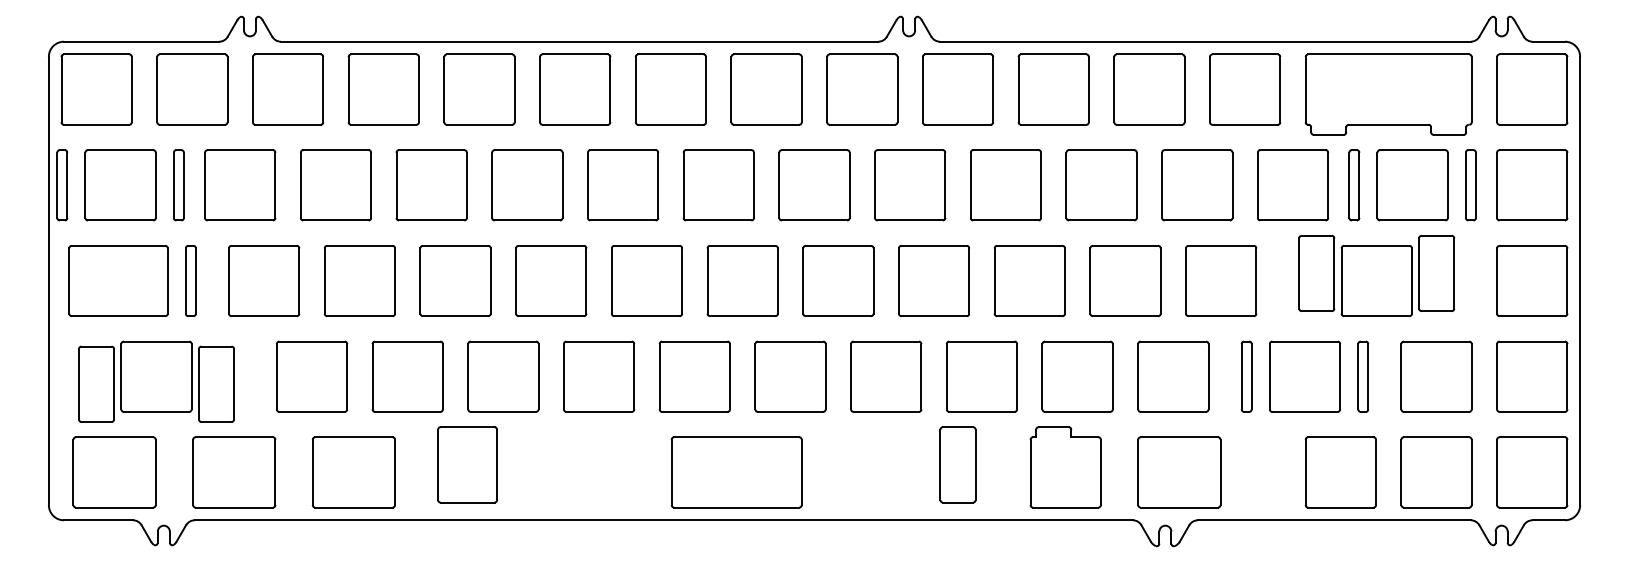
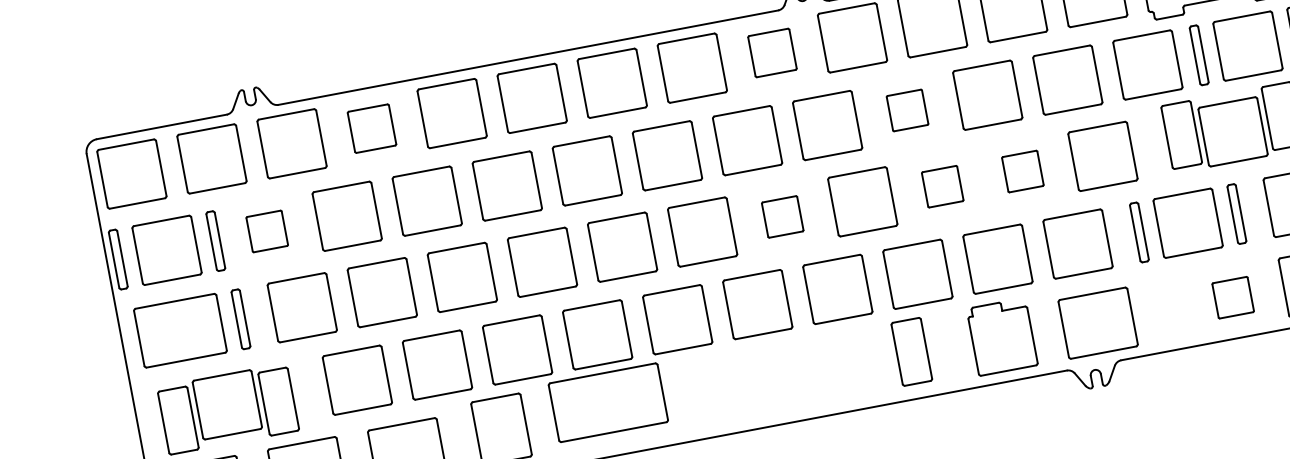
part: (383, 89) -> (371, 128), size x0.7
part: (862, 89) -> (772, 52), size x0.7
part: (240, 185) -> (267, 231), size x0.6
part: (1005, 185) -> (907, 110), size x0.6
part: (838, 280) -> (782, 216), size x0.6
part: (1029, 280) -> (942, 186), size x0.6
part: (1125, 280) -> (1022, 171), size x0.6
part: (736, 472) -> (608, 402), moved
part: (1340, 472) -> (1233, 297), size x0.6

